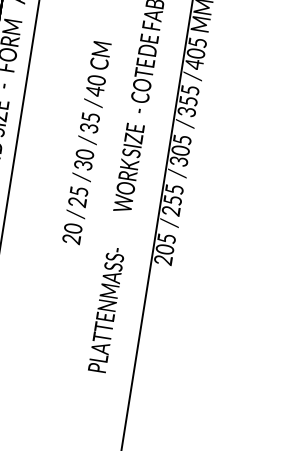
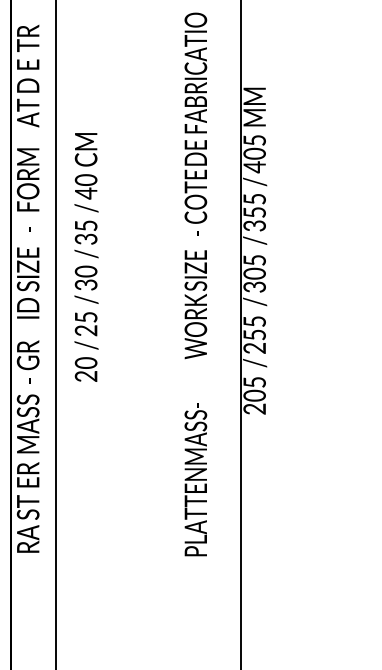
text: (87, 143) -> (86, 257), moved

